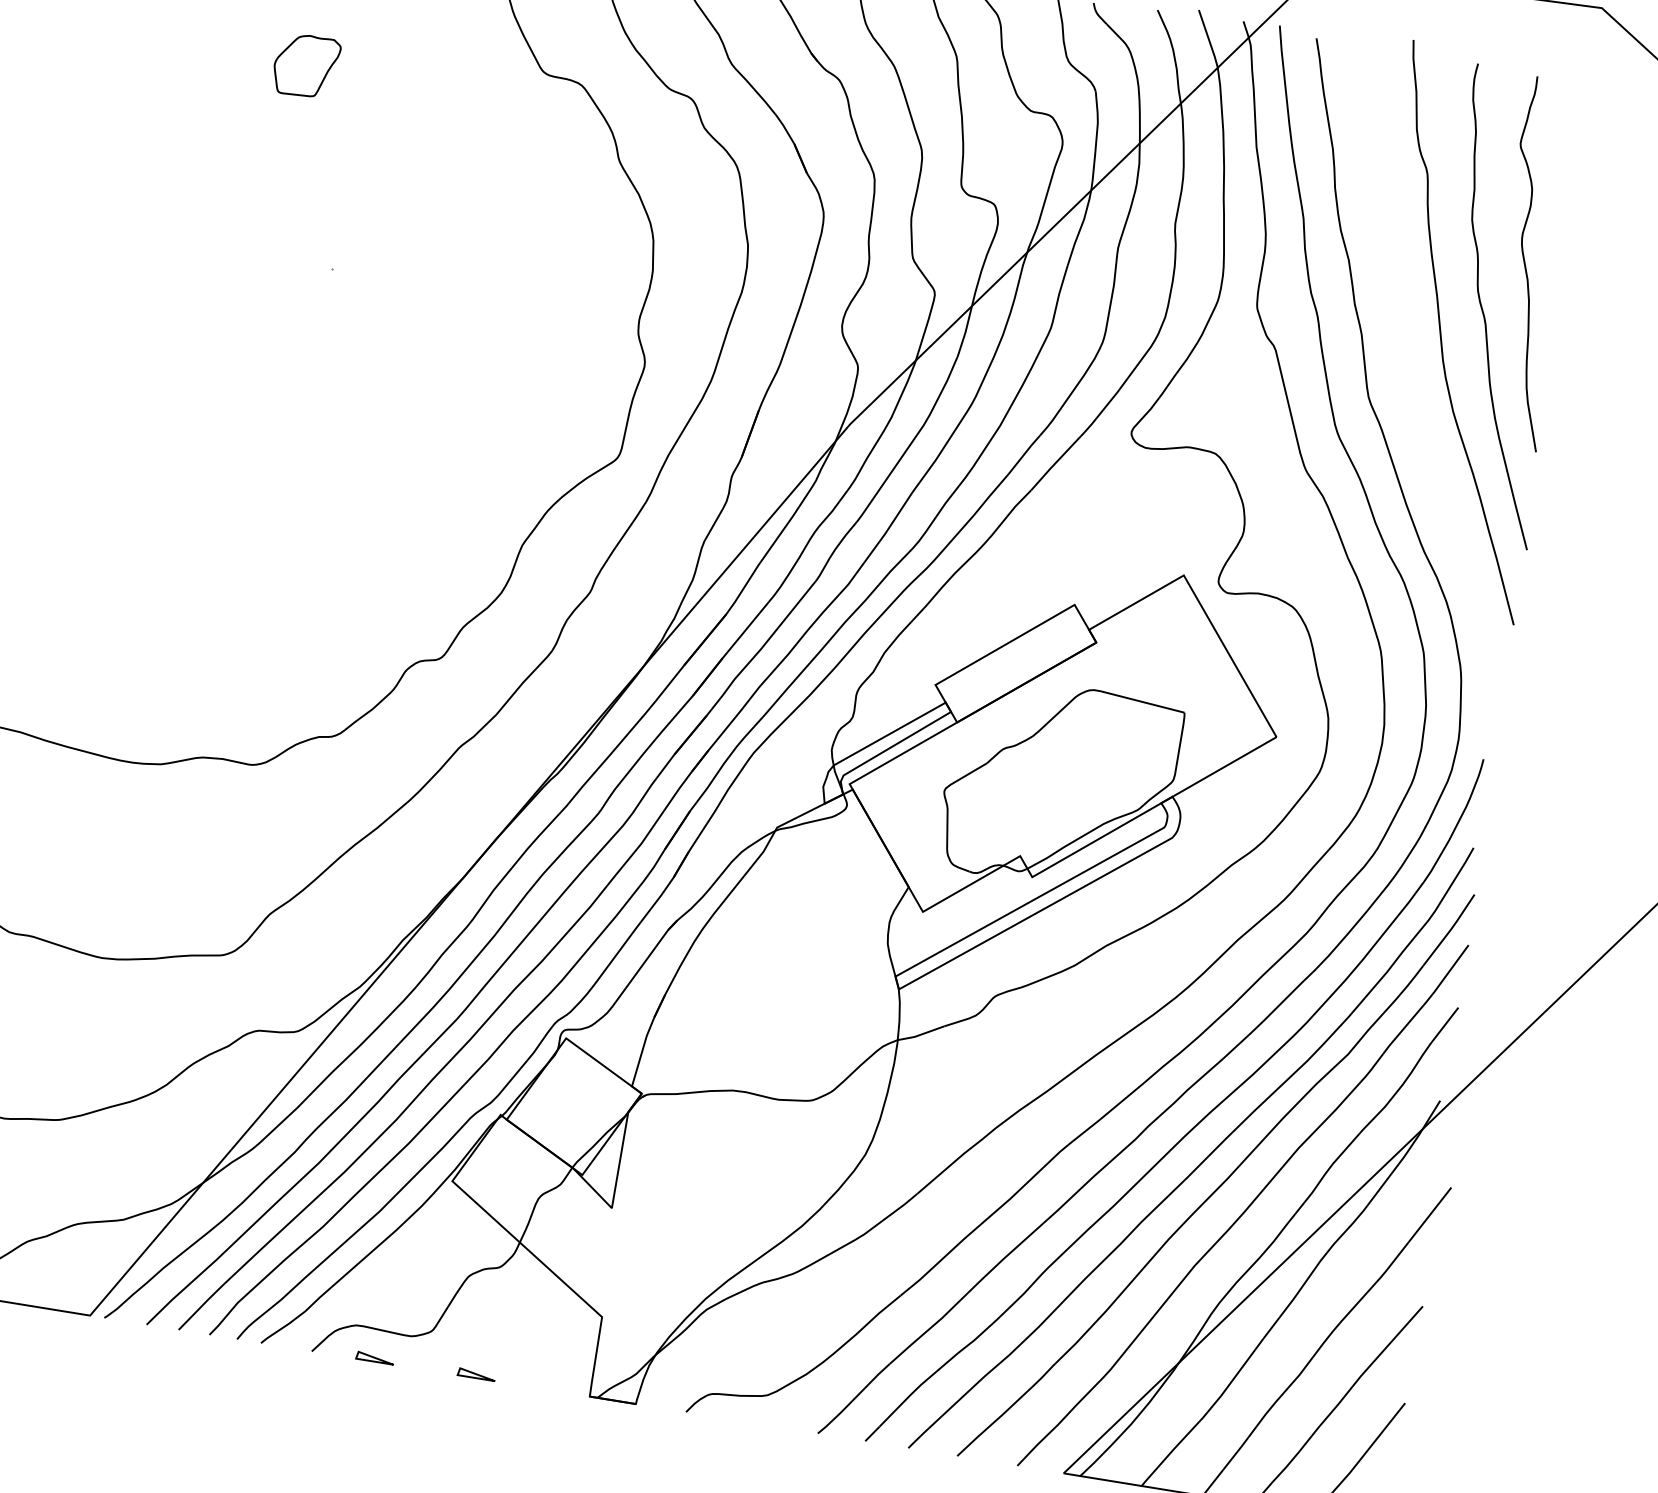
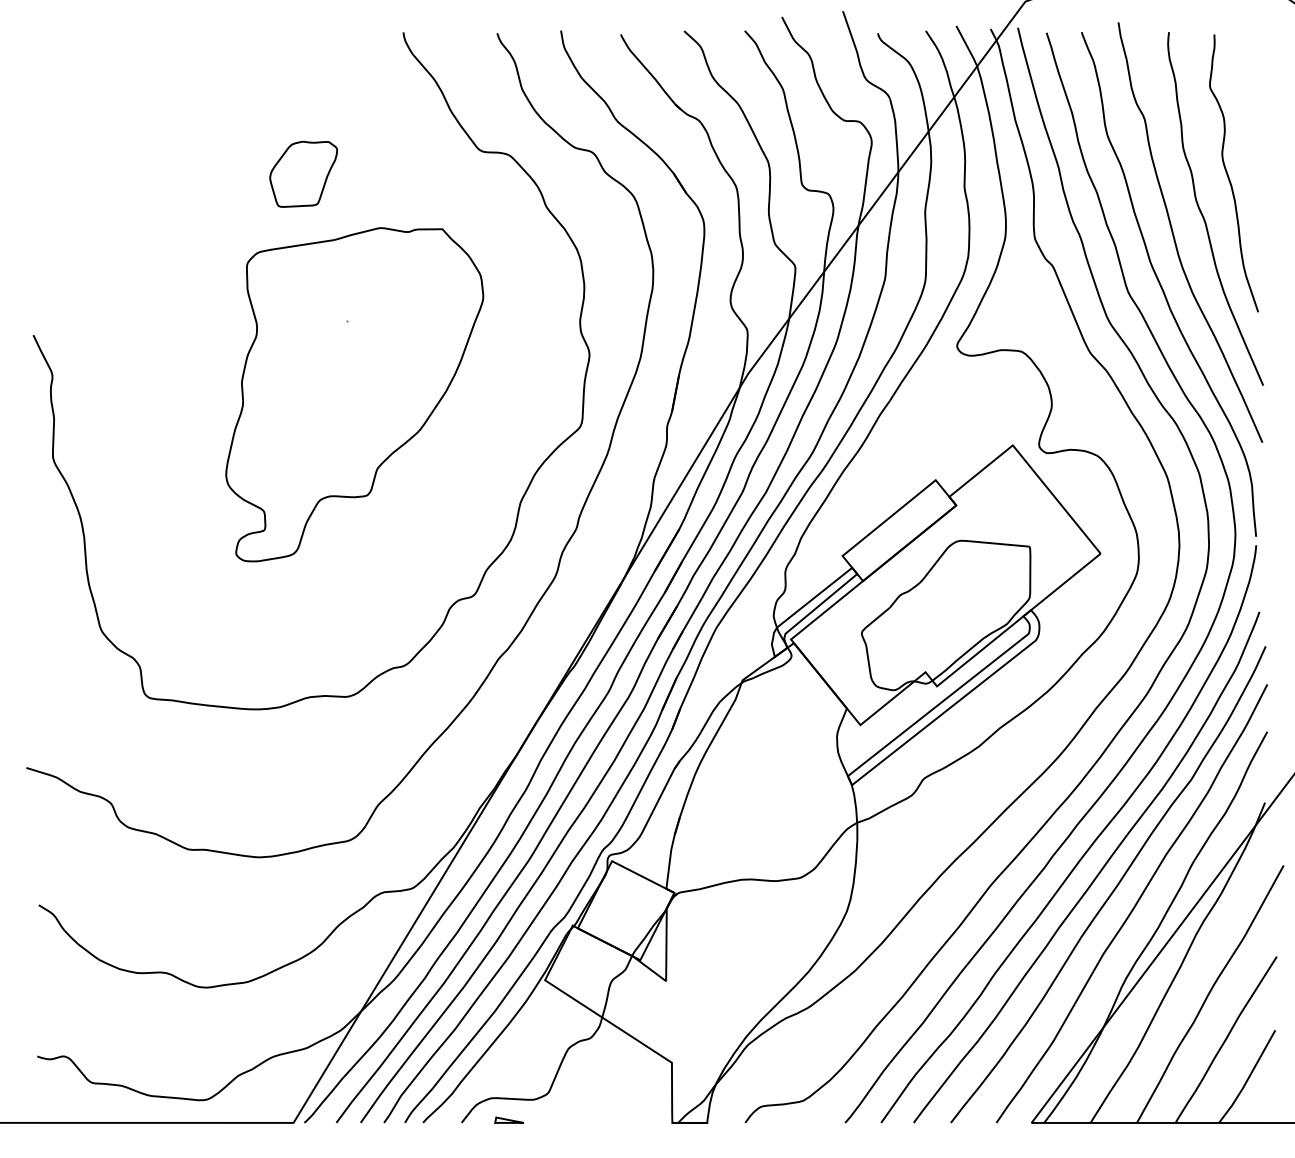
part: (306, 65) -> (303, 173), size x1.43
part: (326, 367) -> (354, 394), added
curve: (1415, 397) -> (1162, 286), added
part: (475, 1373) -> (585, 1119), removed

